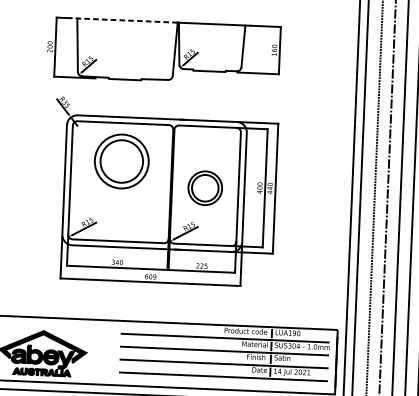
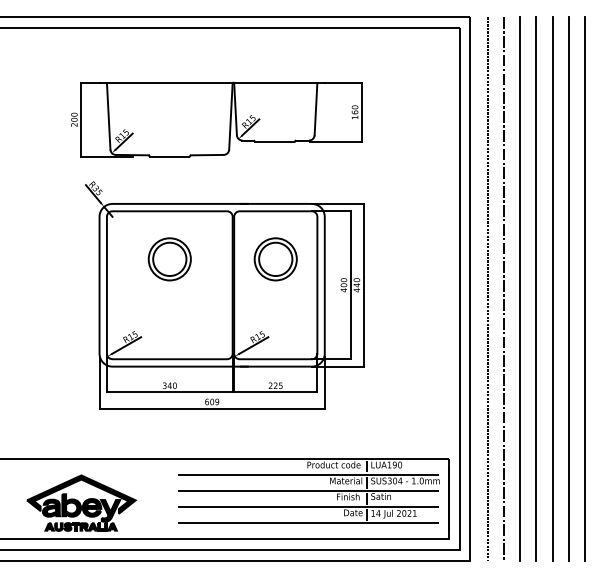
line: (124, 20) -> (166, 82), dashed -> solid
part: (121, 161) -> (169, 259), size x0.62
part: (205, 188) -> (275, 259), moved

